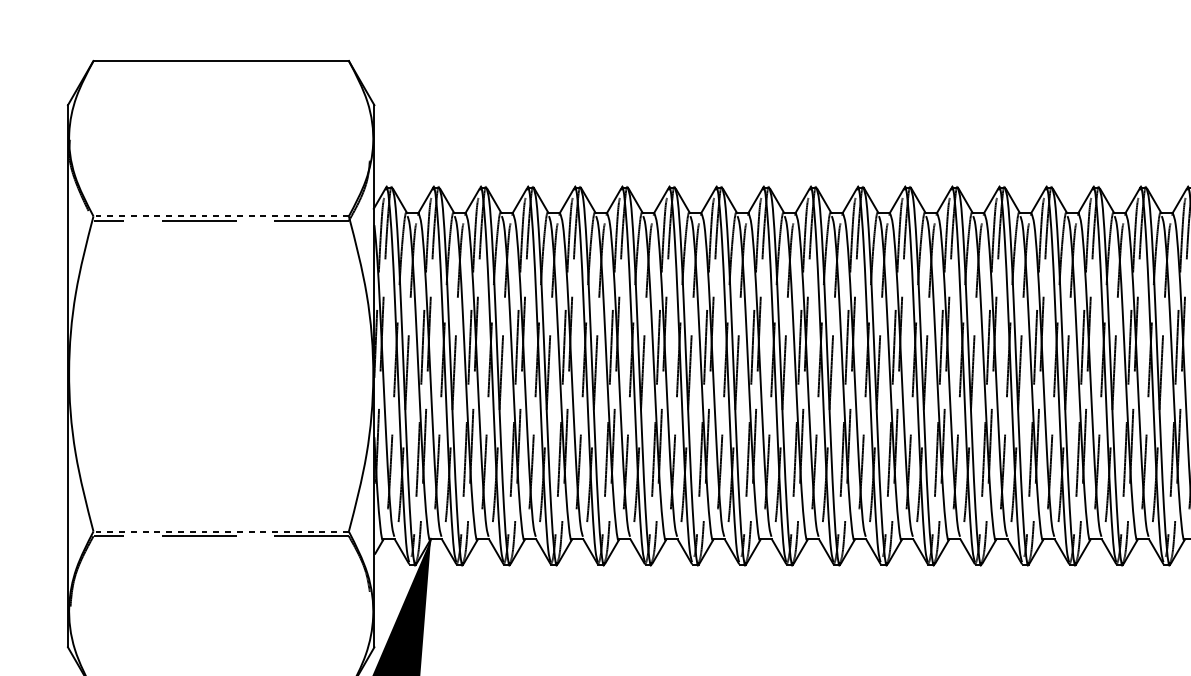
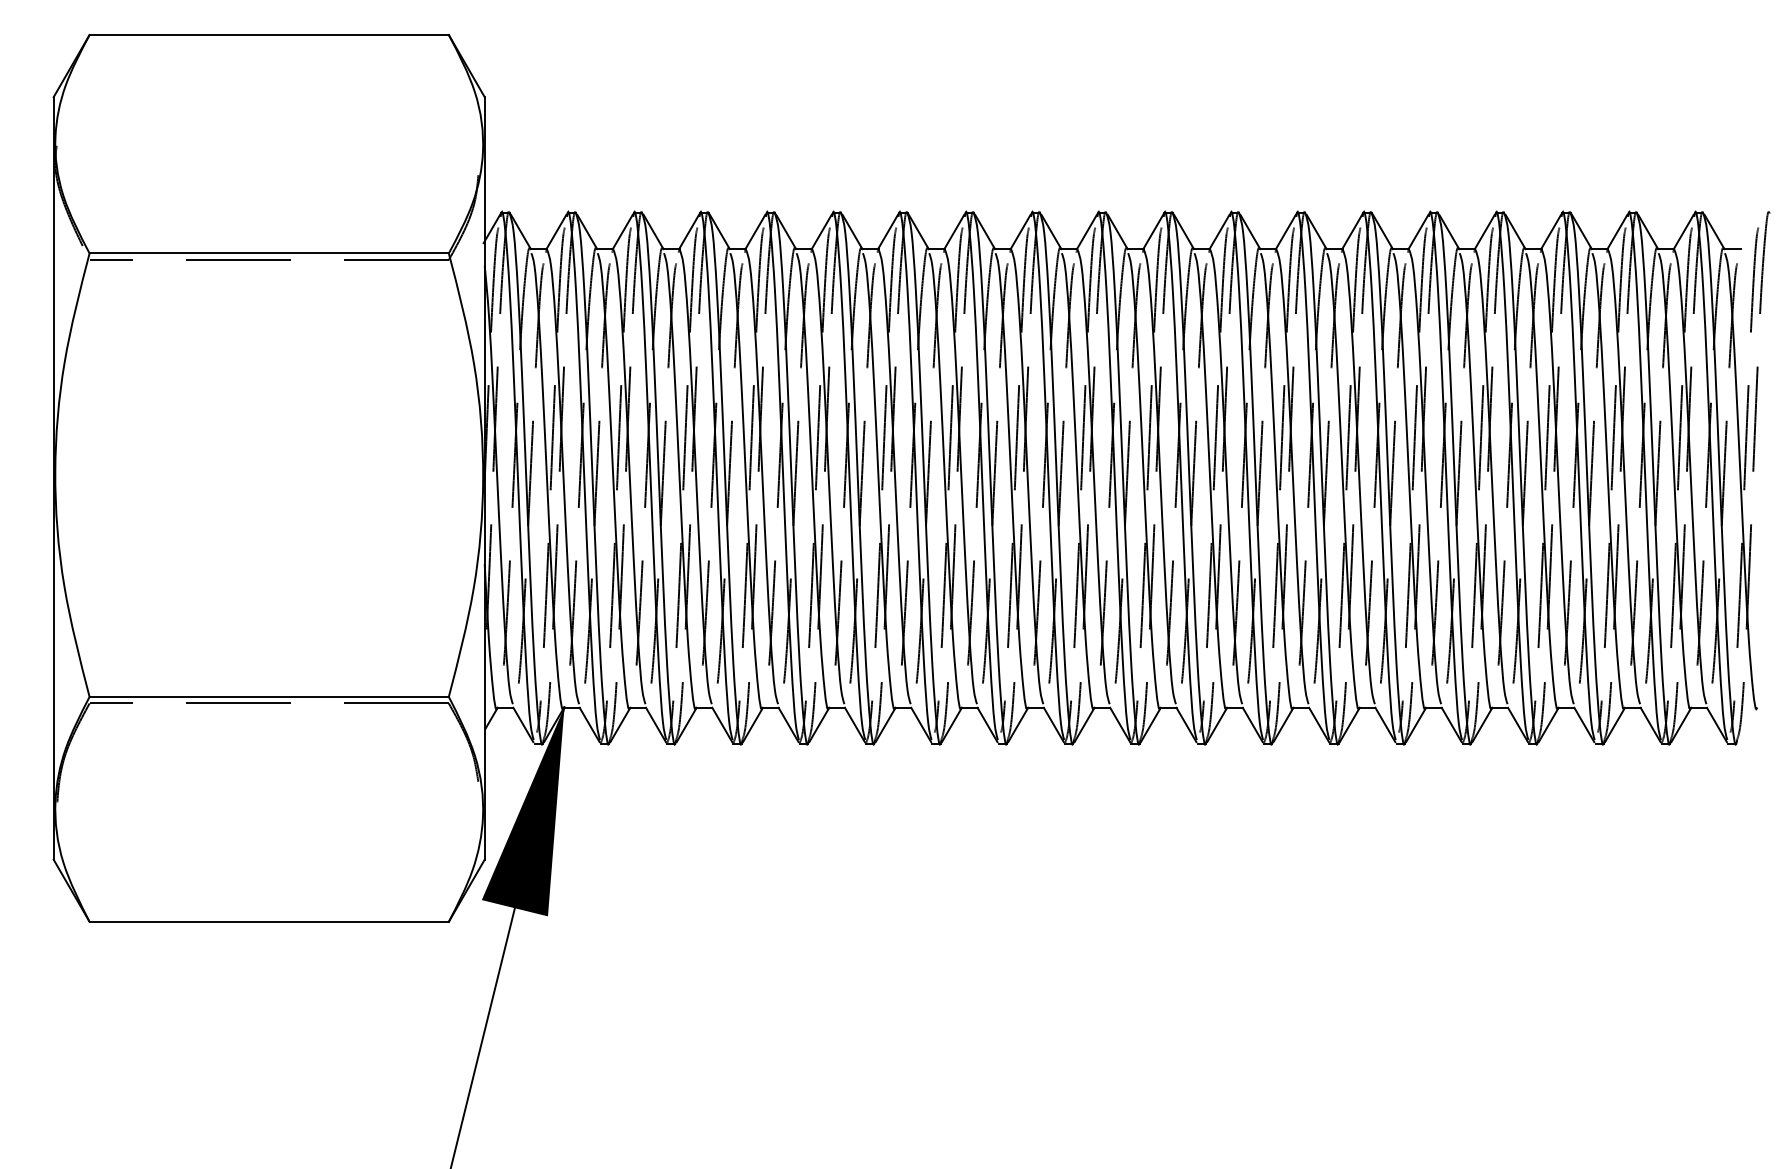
line: (221, 216) -> (269, 253), dashed -> solid
line: (221, 531) -> (269, 696), dashed -> solid

